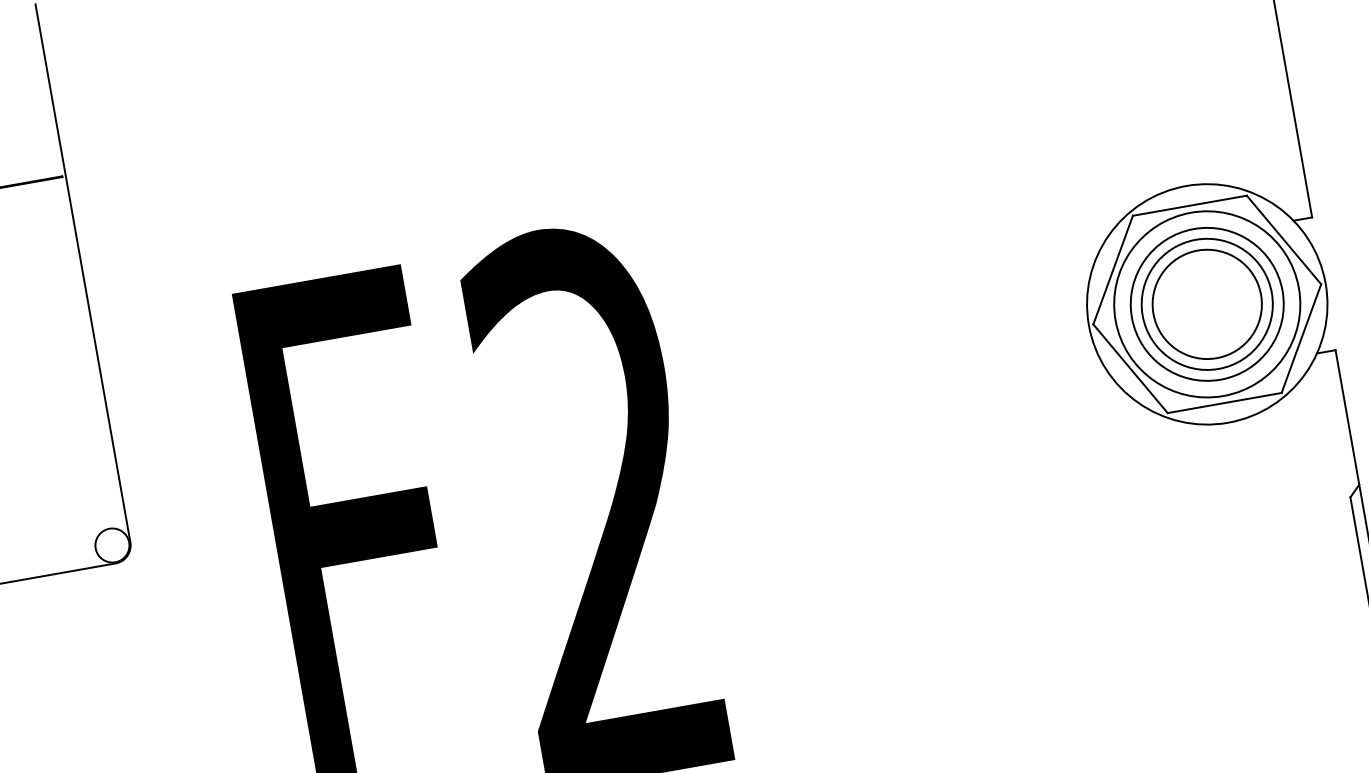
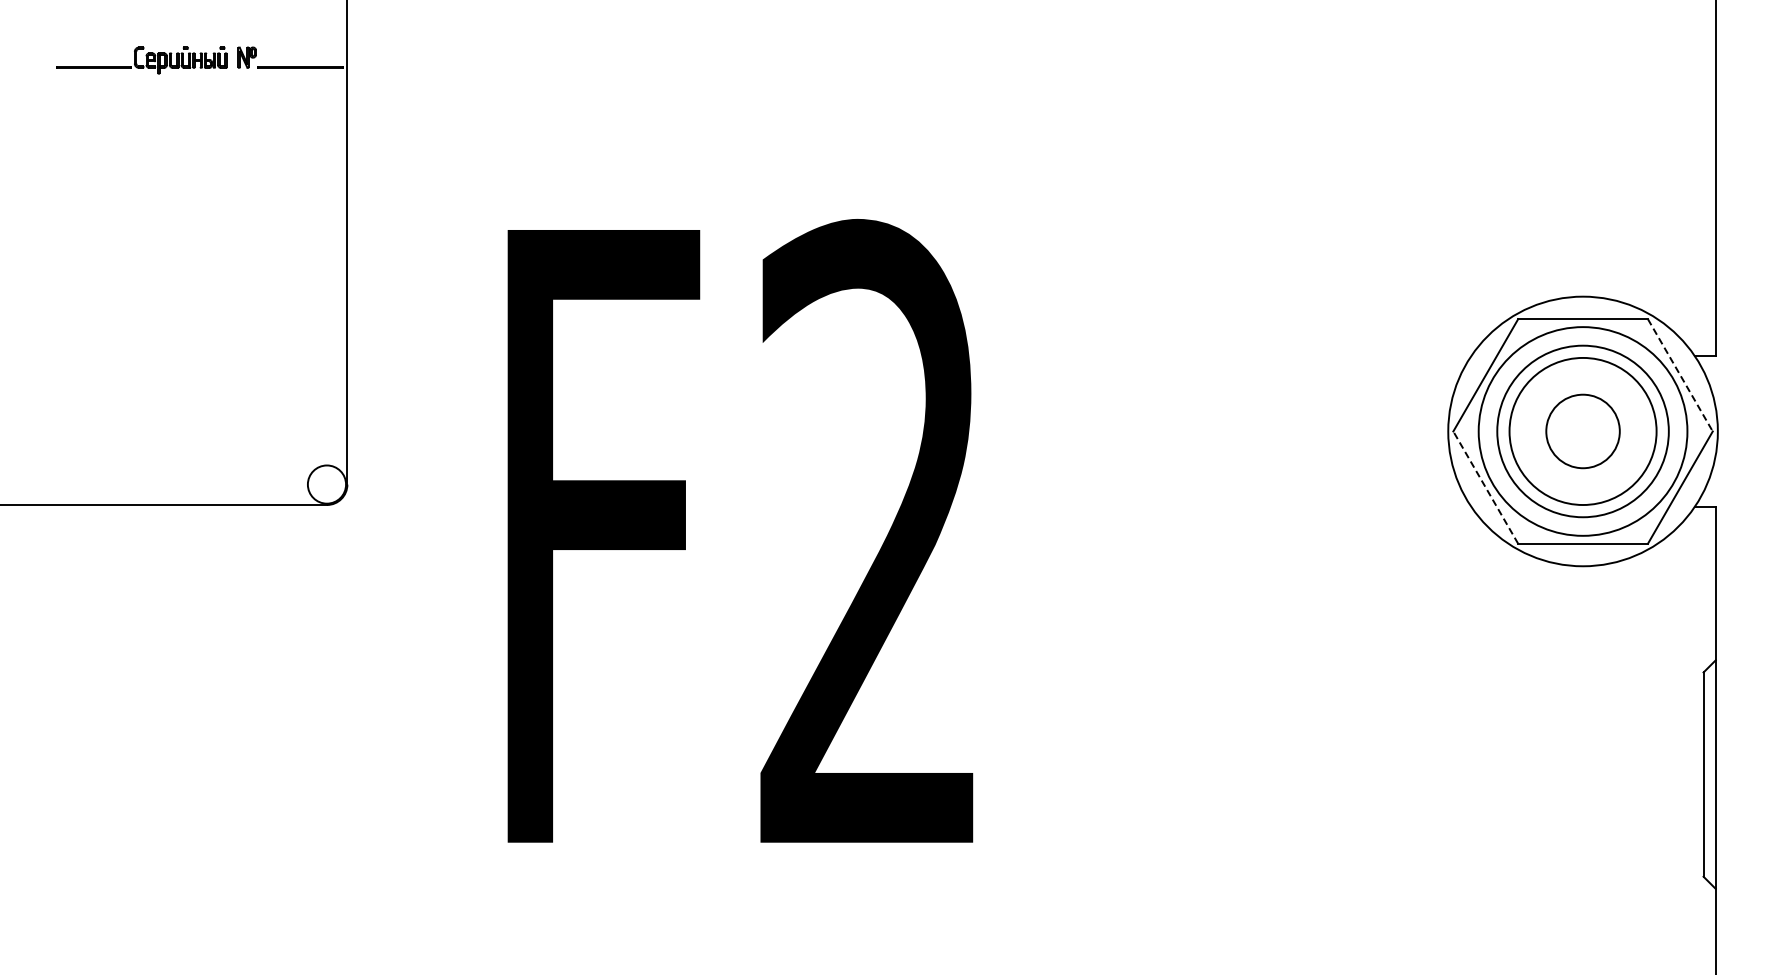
line: (1284, 240) -> (1680, 375), solid -> dashed
circle: (1206, 304) -> (1582, 431), size x0.6
line: (1130, 368) -> (1485, 487), solid -> dashed

